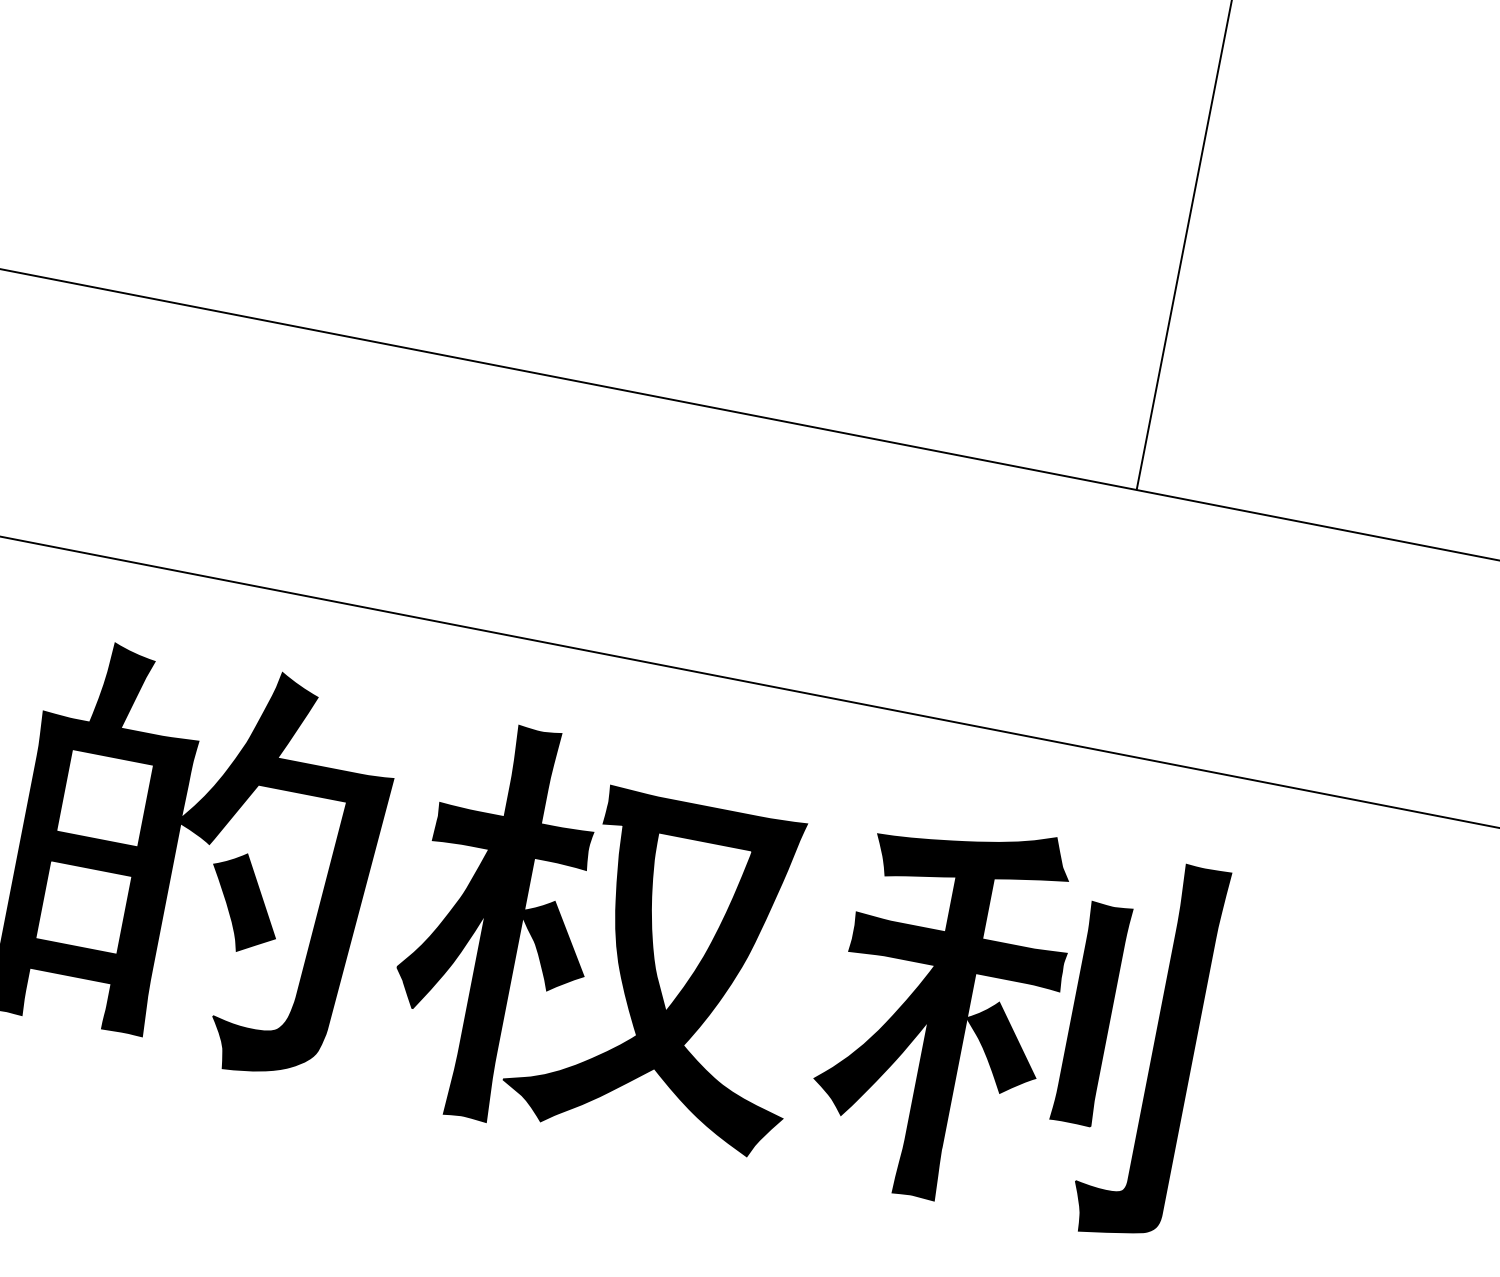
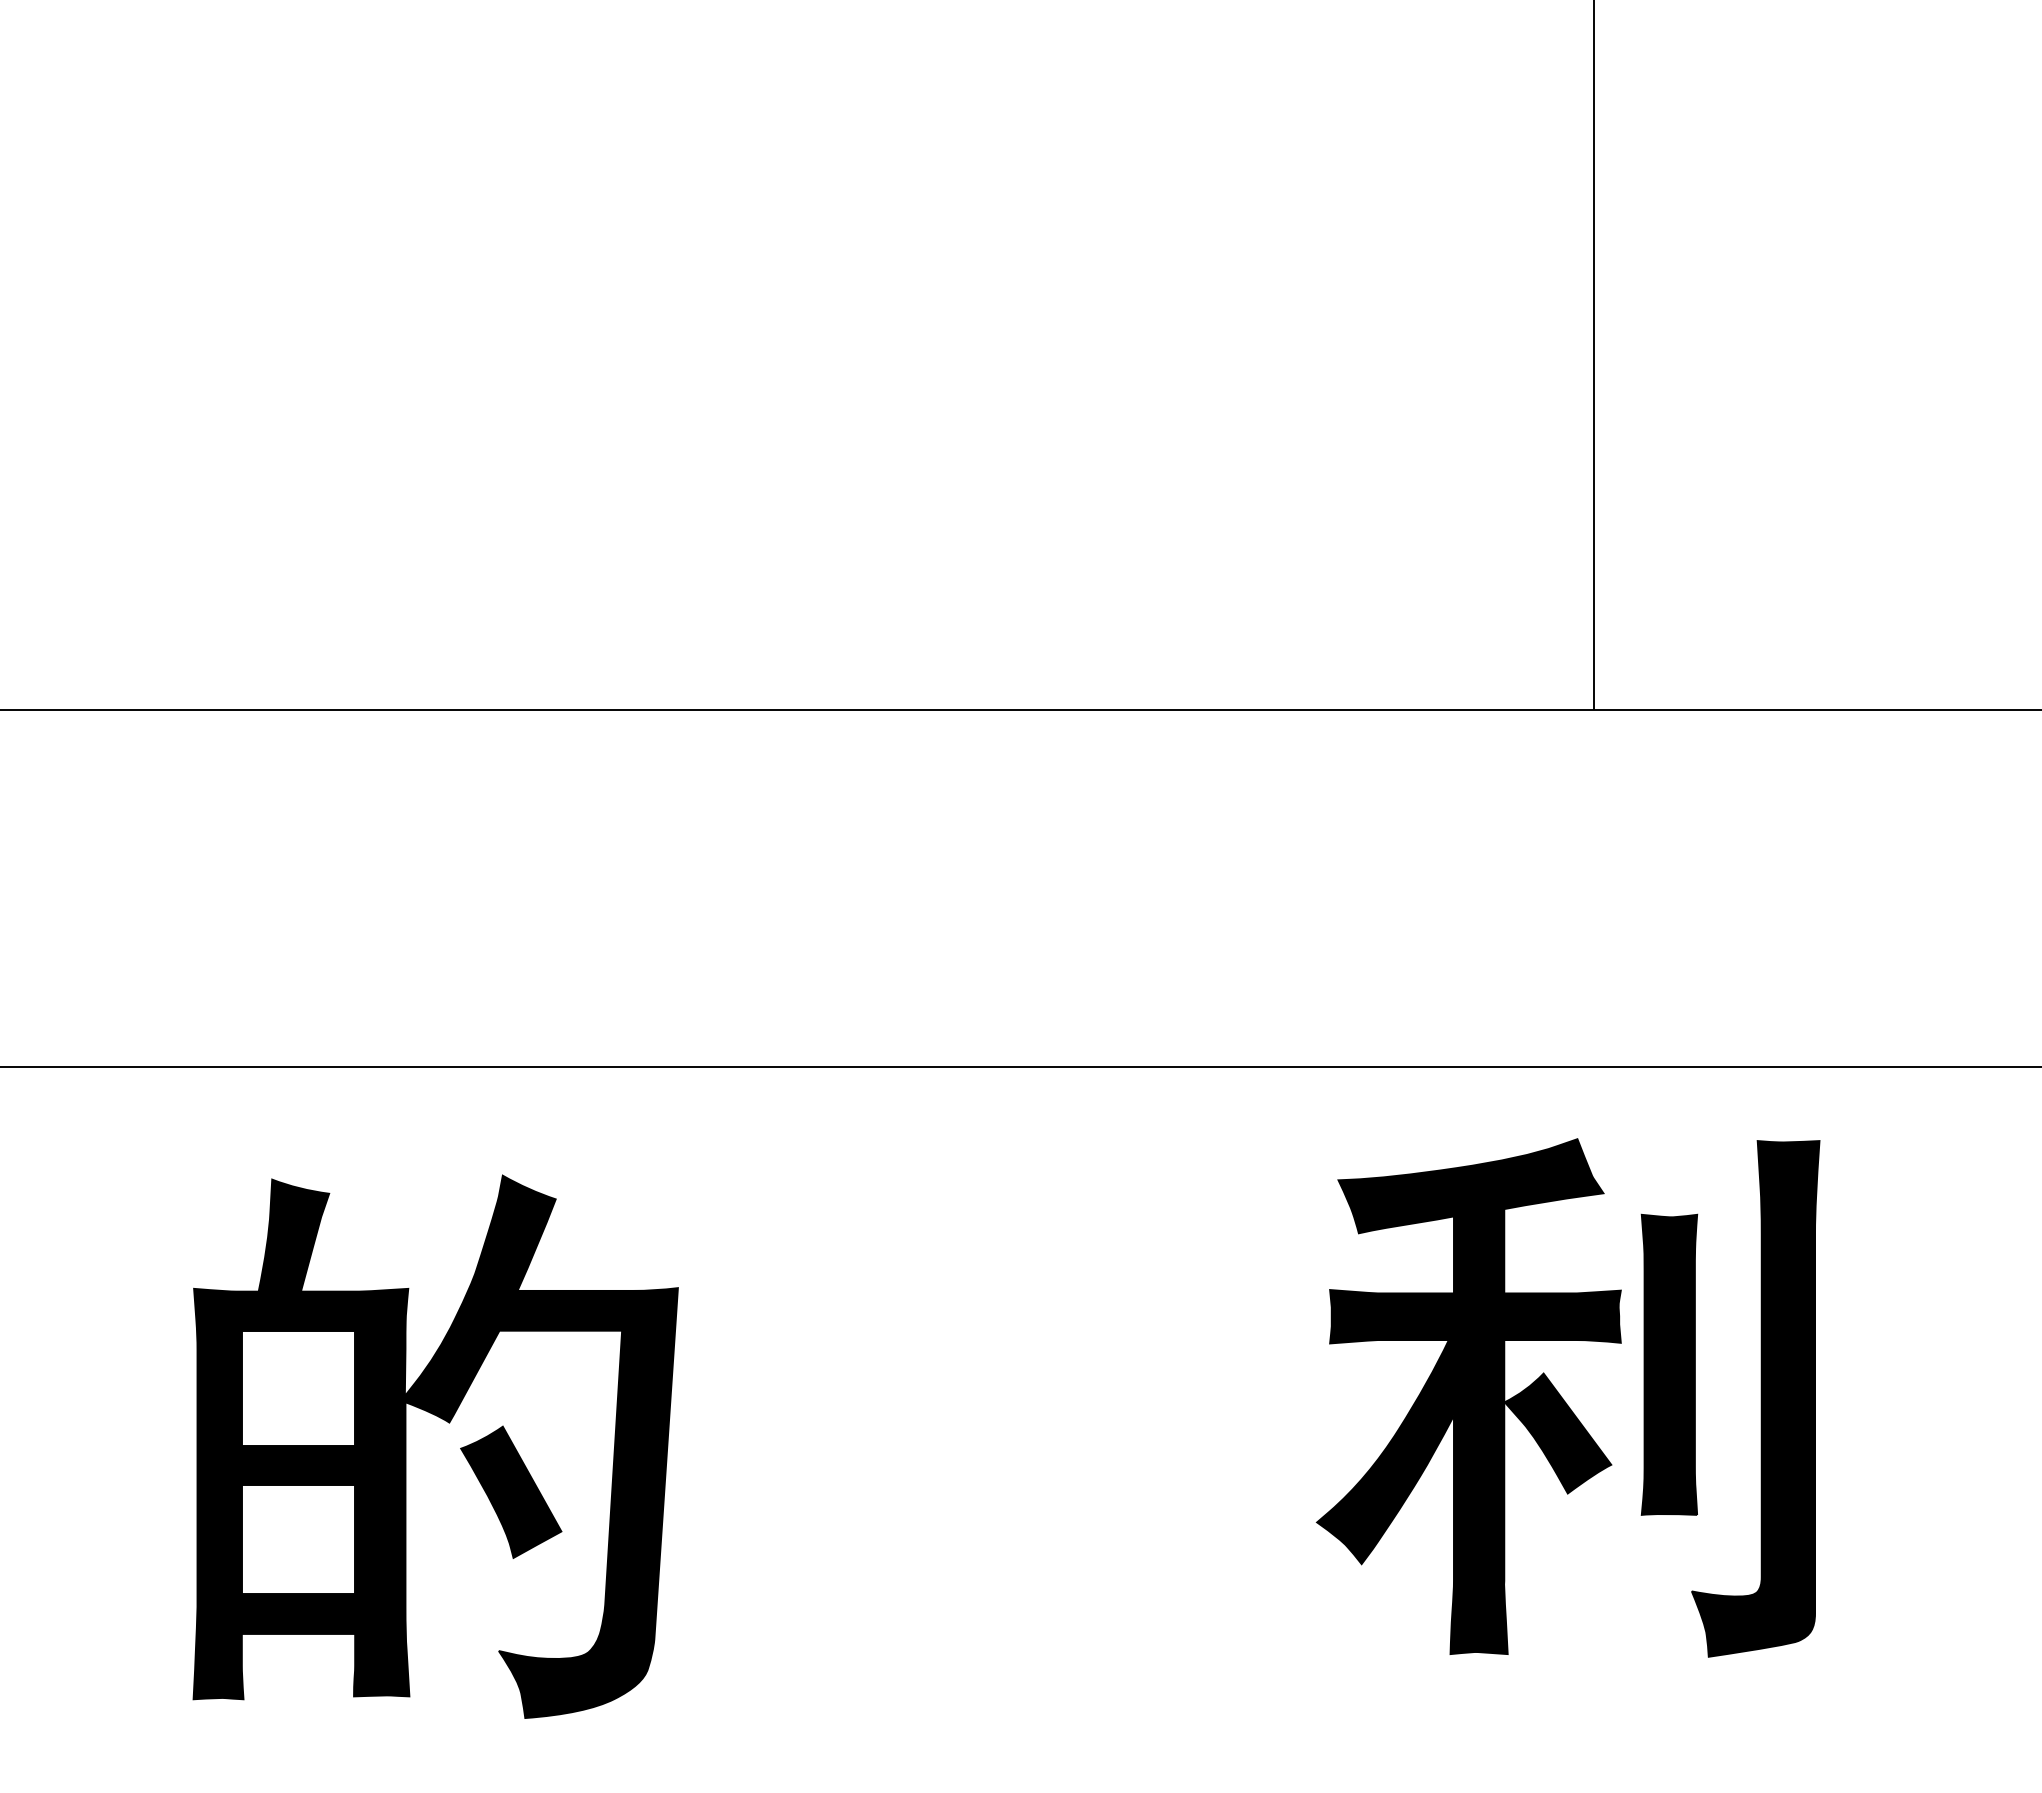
part: (616, 943) -> (1017, 1449), removed
part: (1013, 1023) -> (1567, 1397), moved

